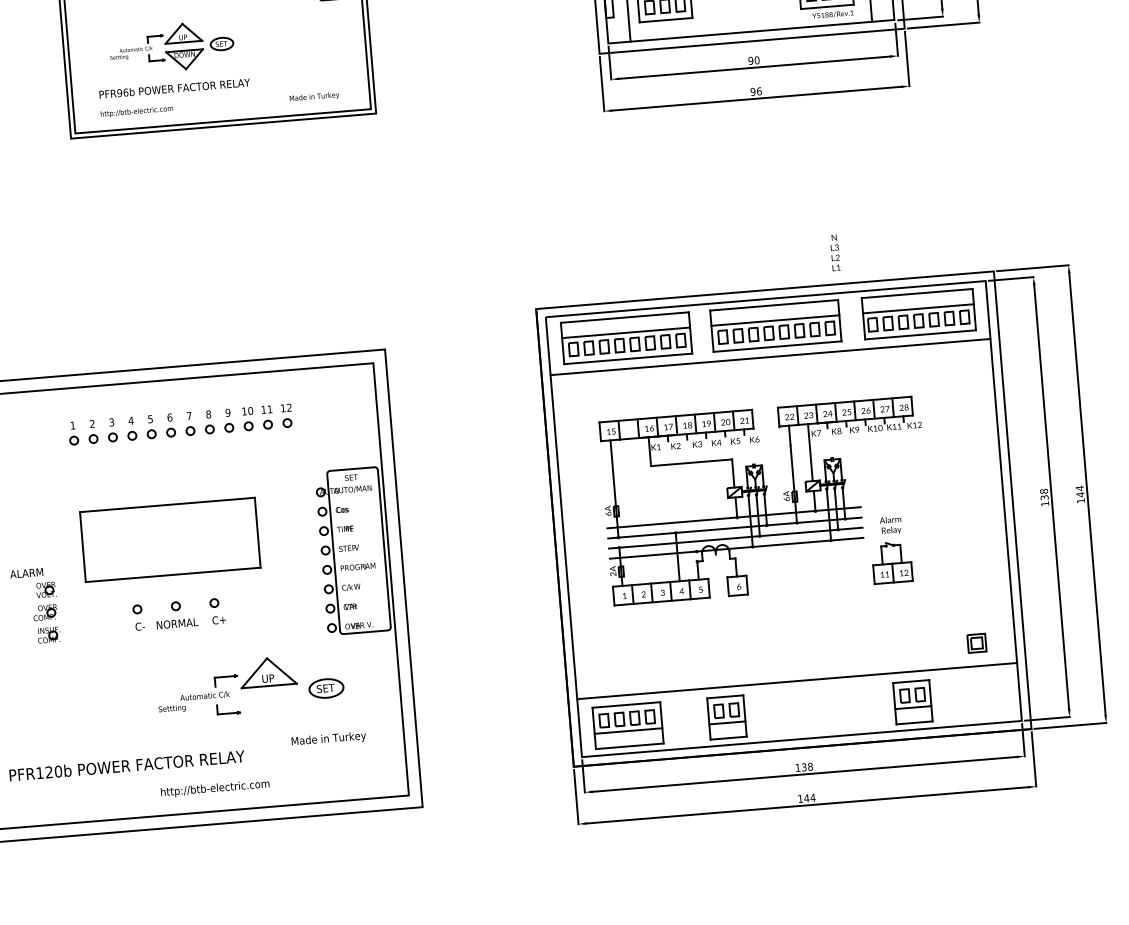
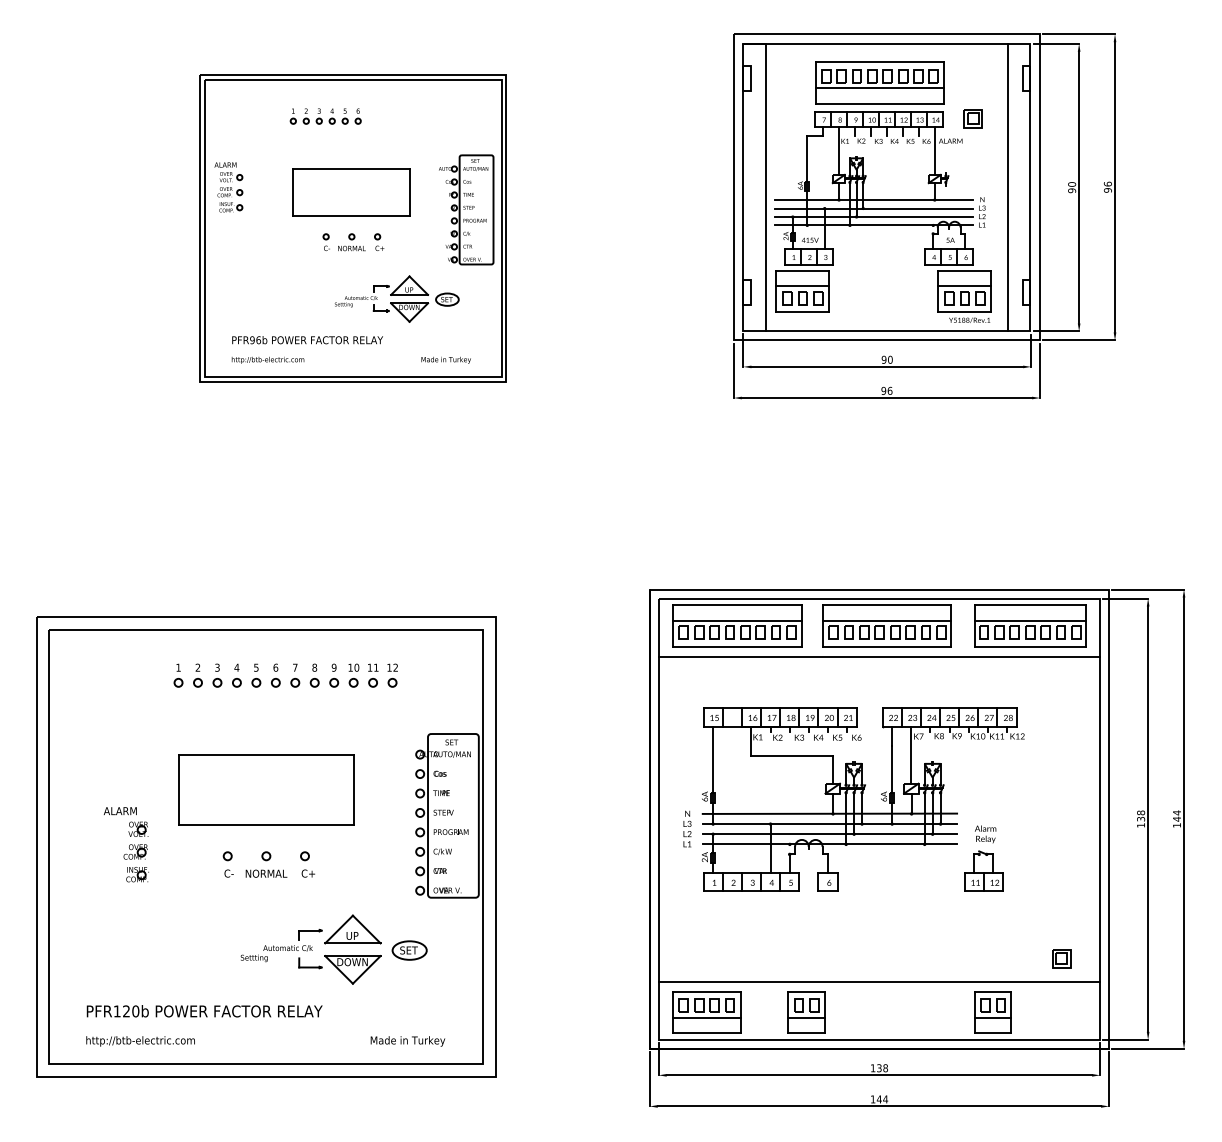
part: (171, 47) -> (396, 298), moved
text: (835, 252) -> (687, 828), moved
part: (271, 712) -> (352, 969), added
text: (328, 739) -> (407, 1041), moved
text: (215, 788) -> (140, 1041), moved

